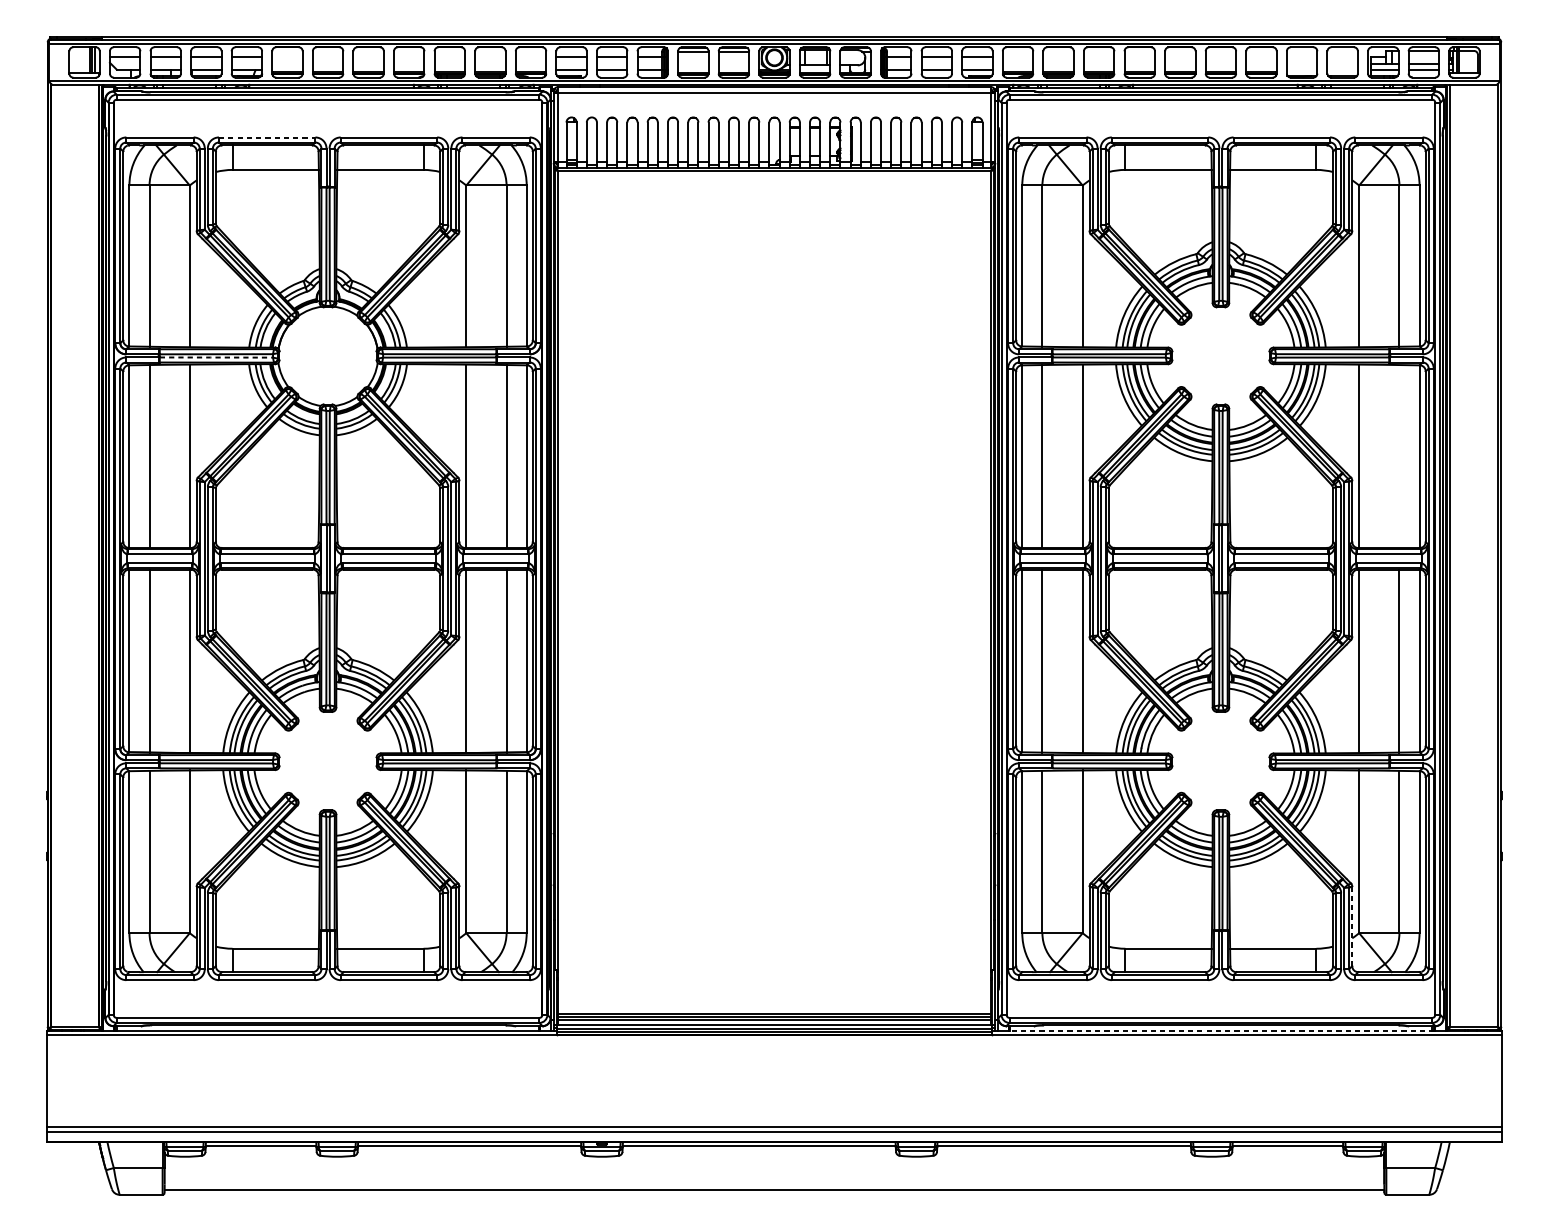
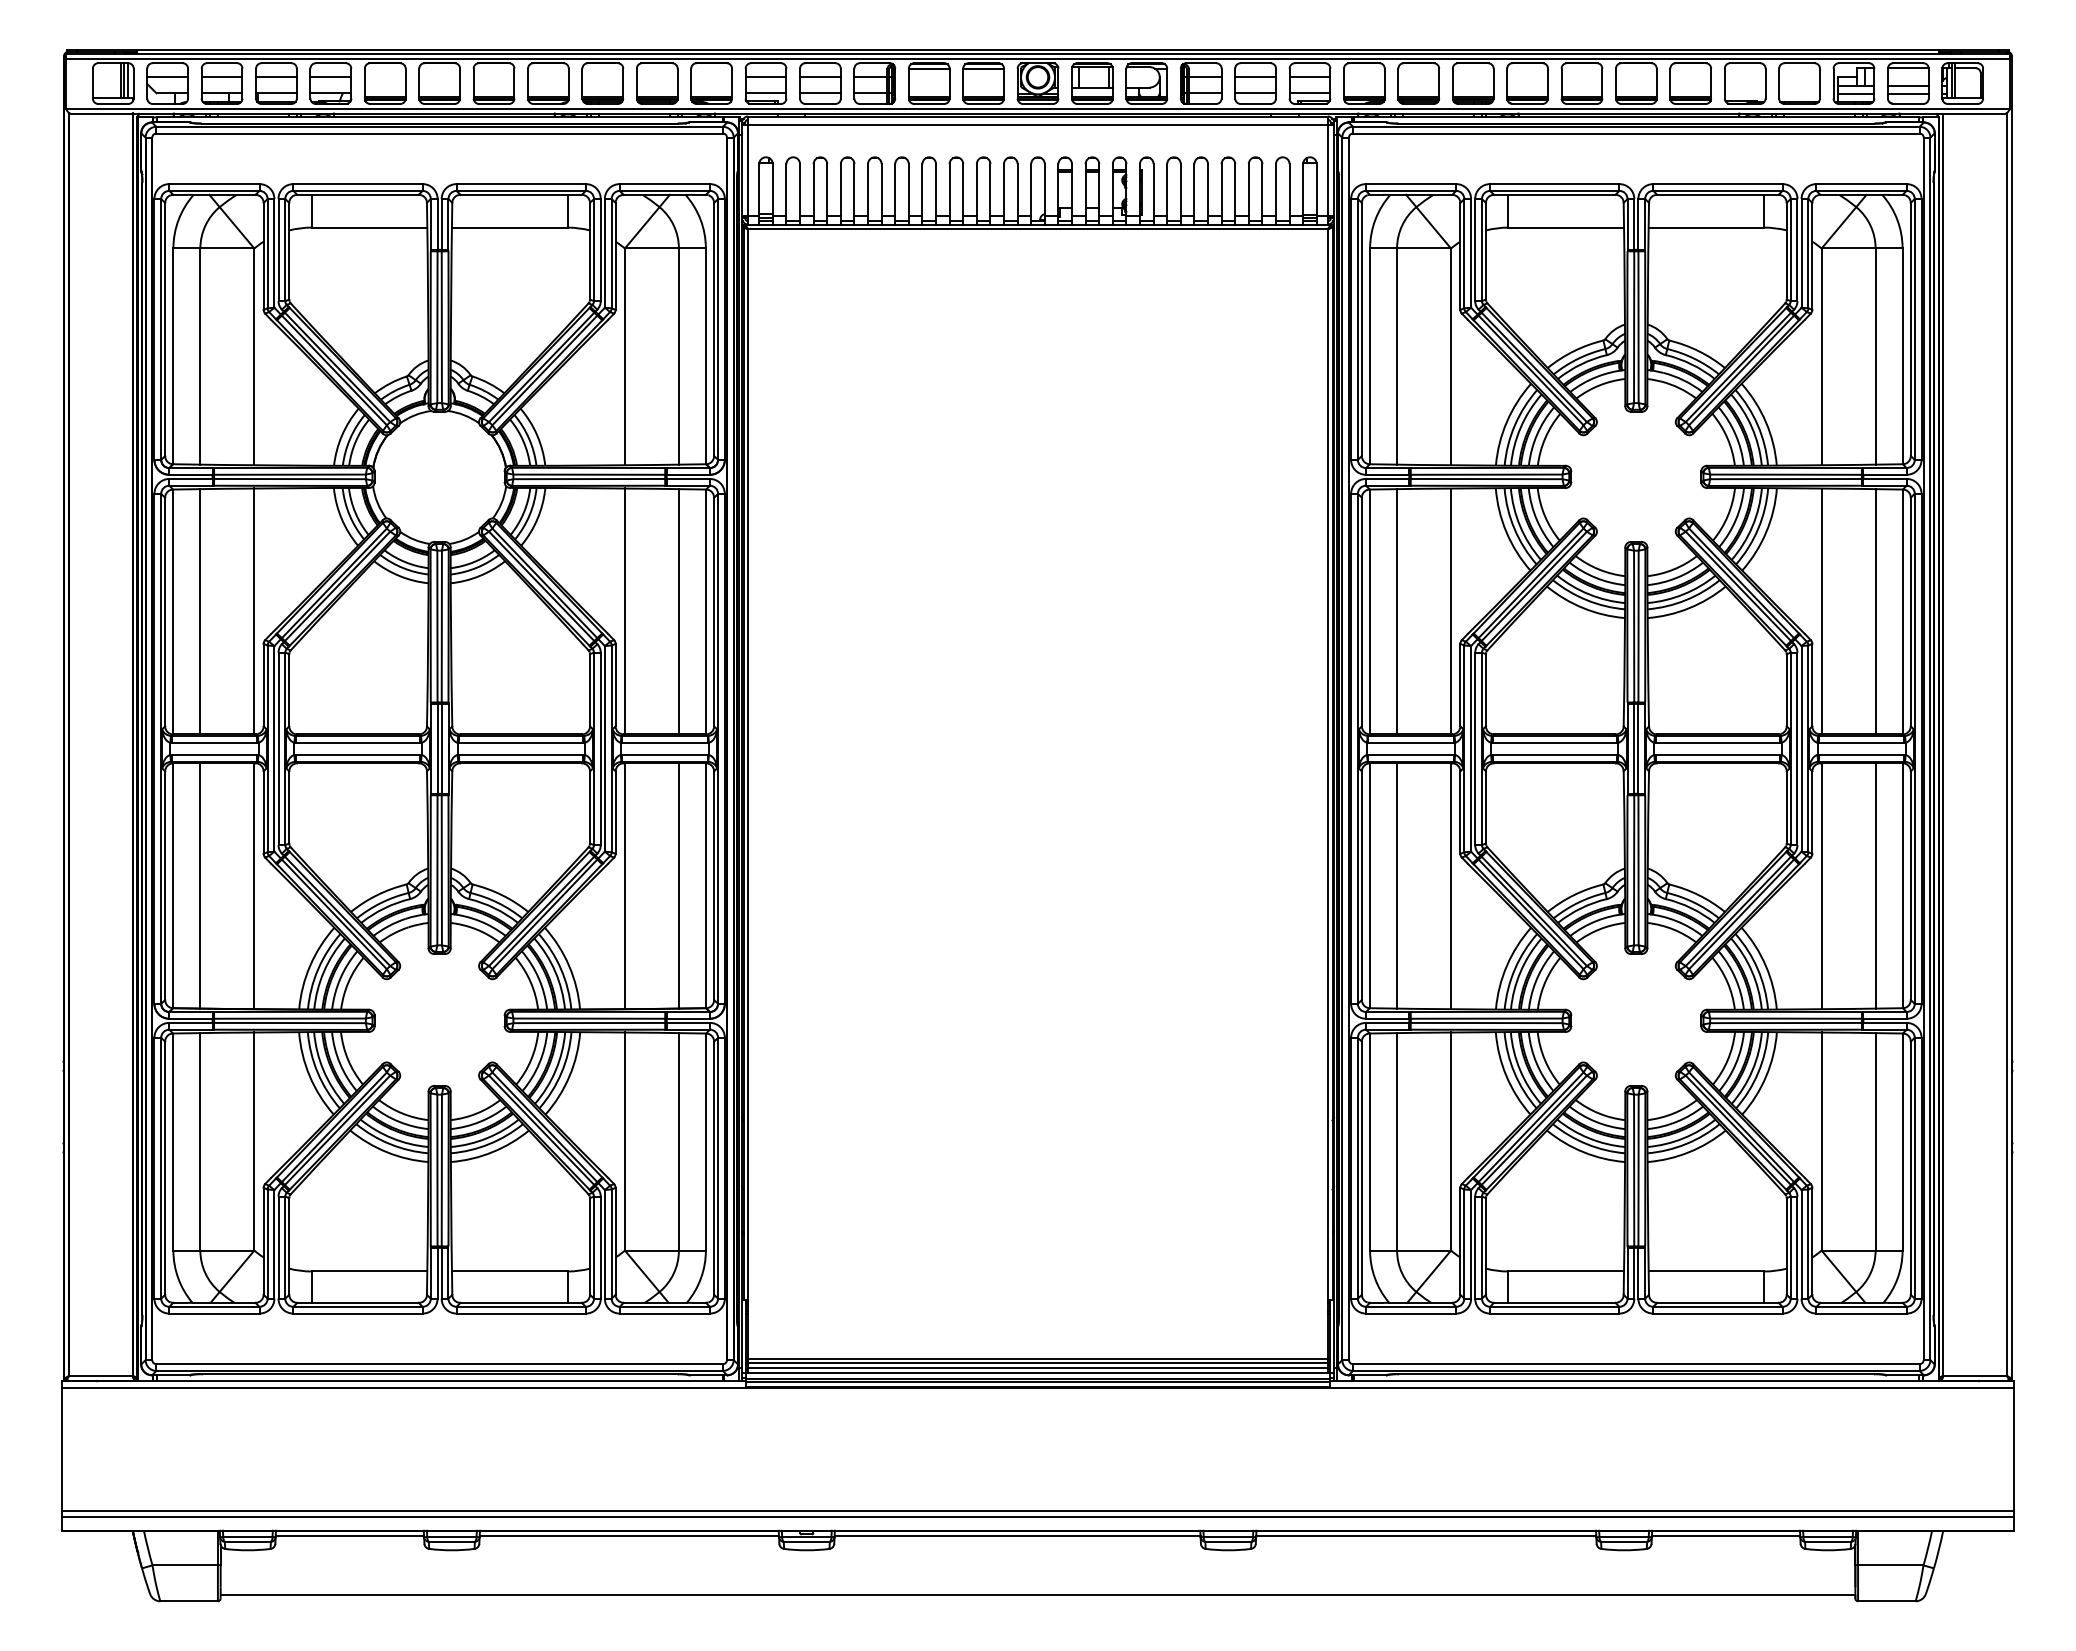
line: (267, 137) -> (358, 184), dashed -> solid
line: (216, 357) -> (289, 479), dashed -> solid
line: (1399, 456) -> (1875, 611), added
line: (1352, 925) -> (1812, 1240), dashed -> solid
line: (1221, 1030) -> (1637, 1381), dashed -> solid

